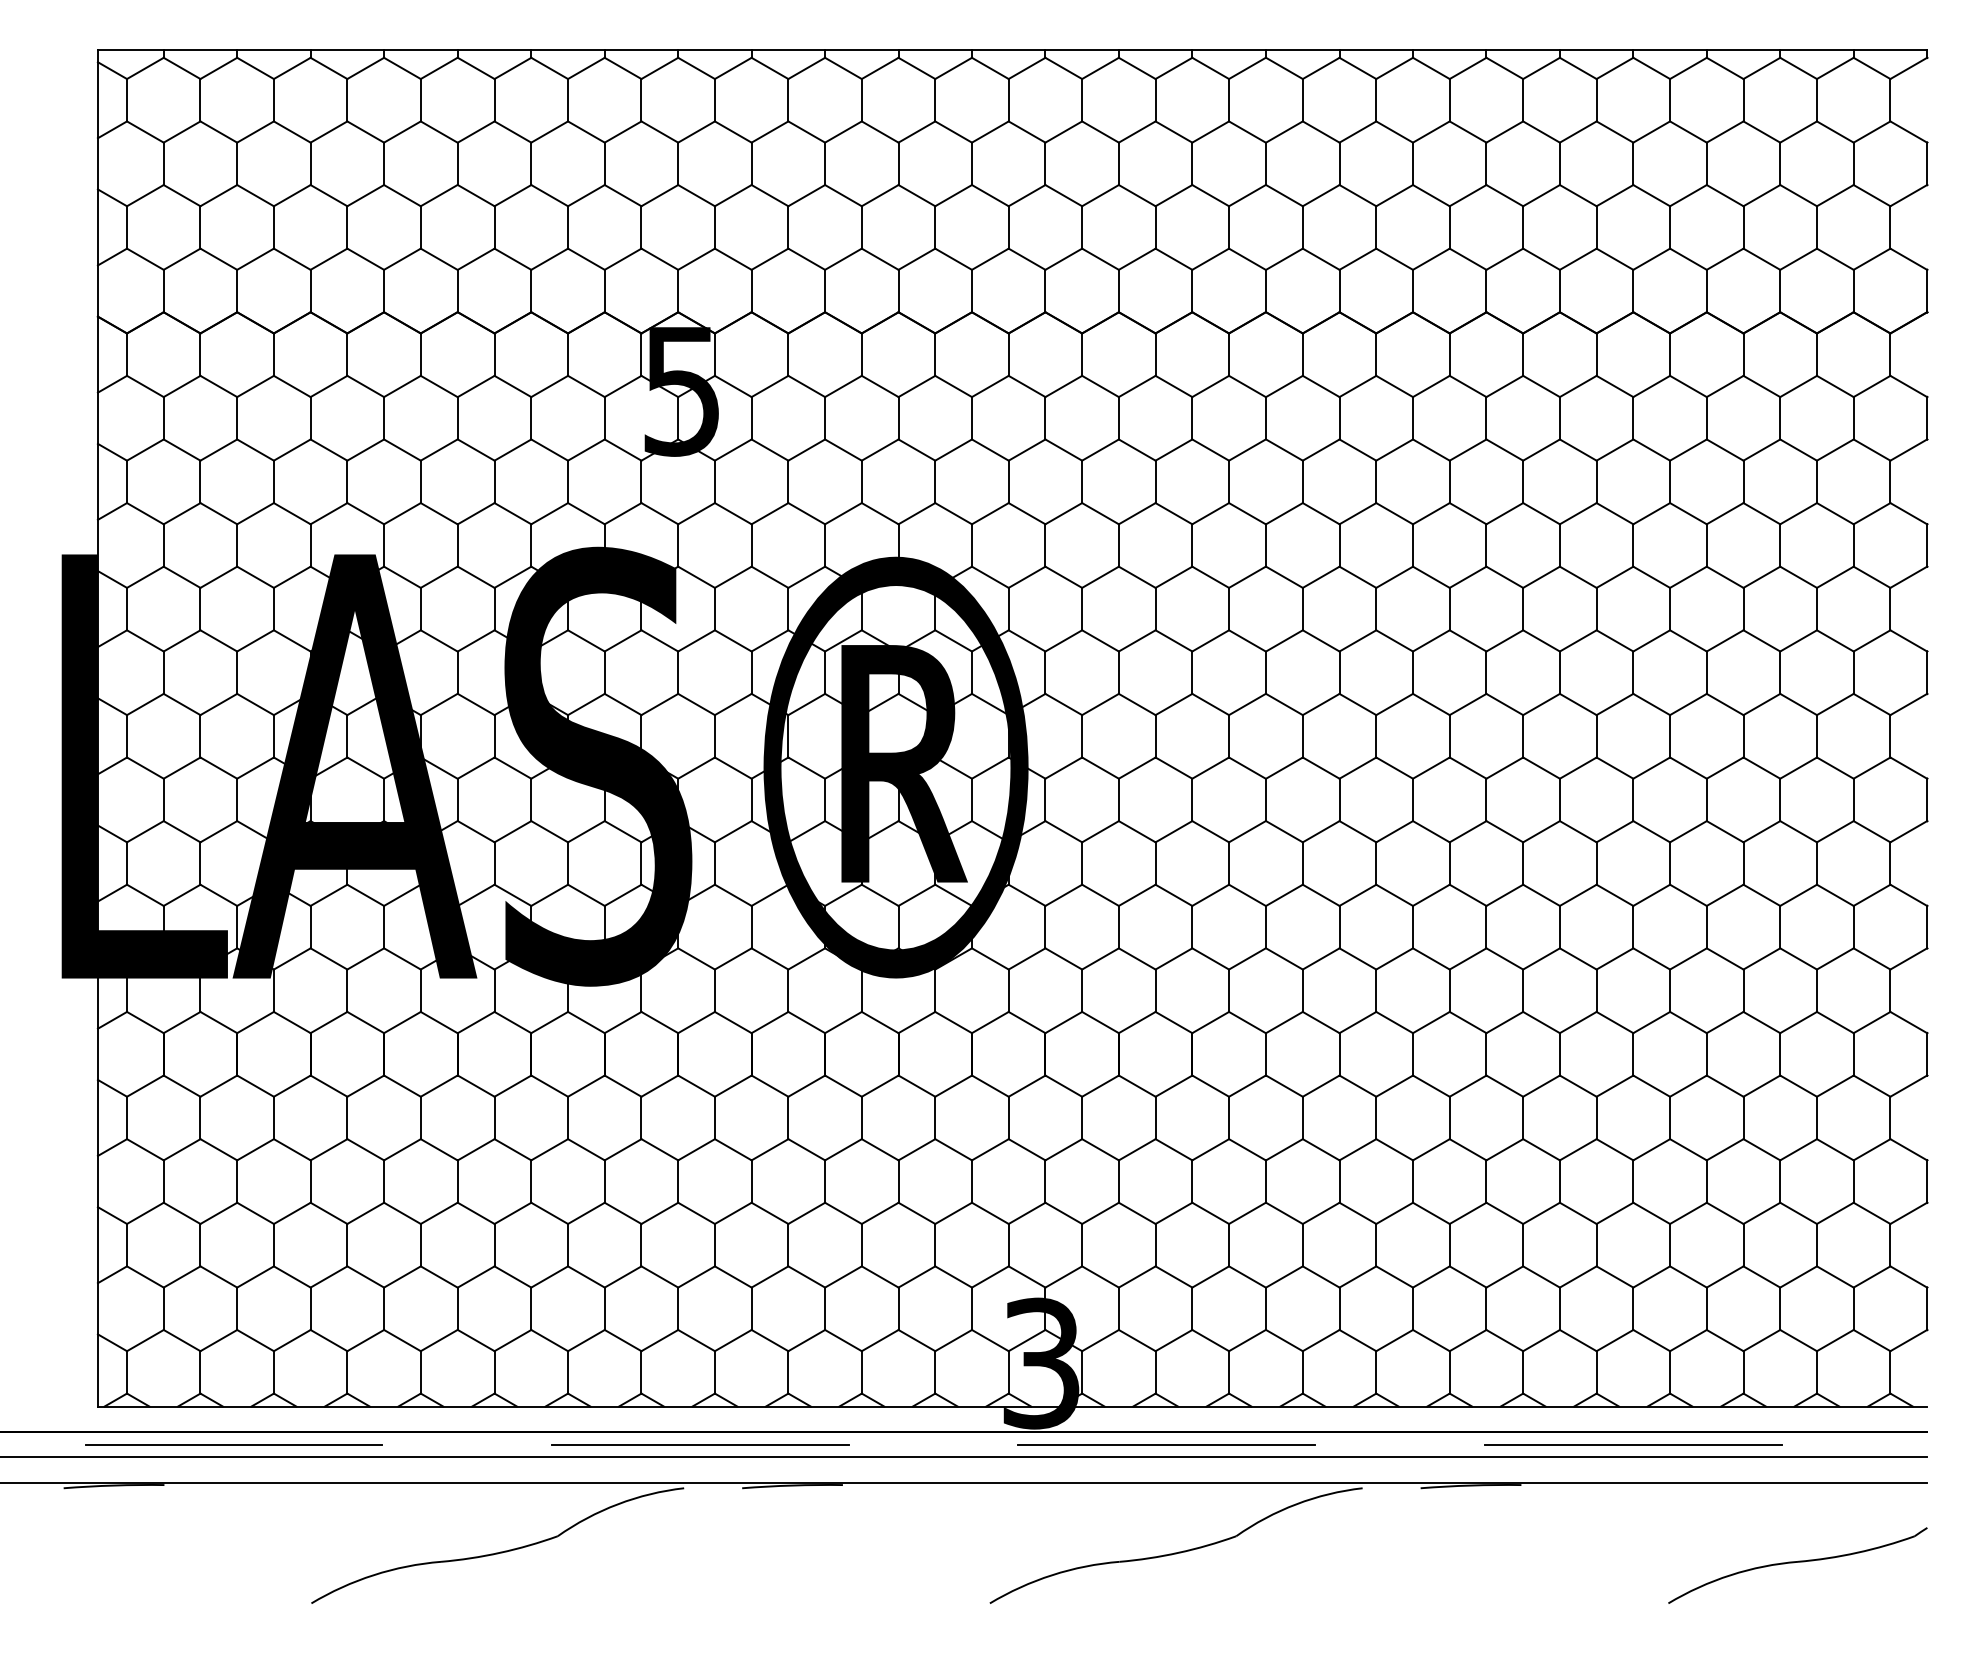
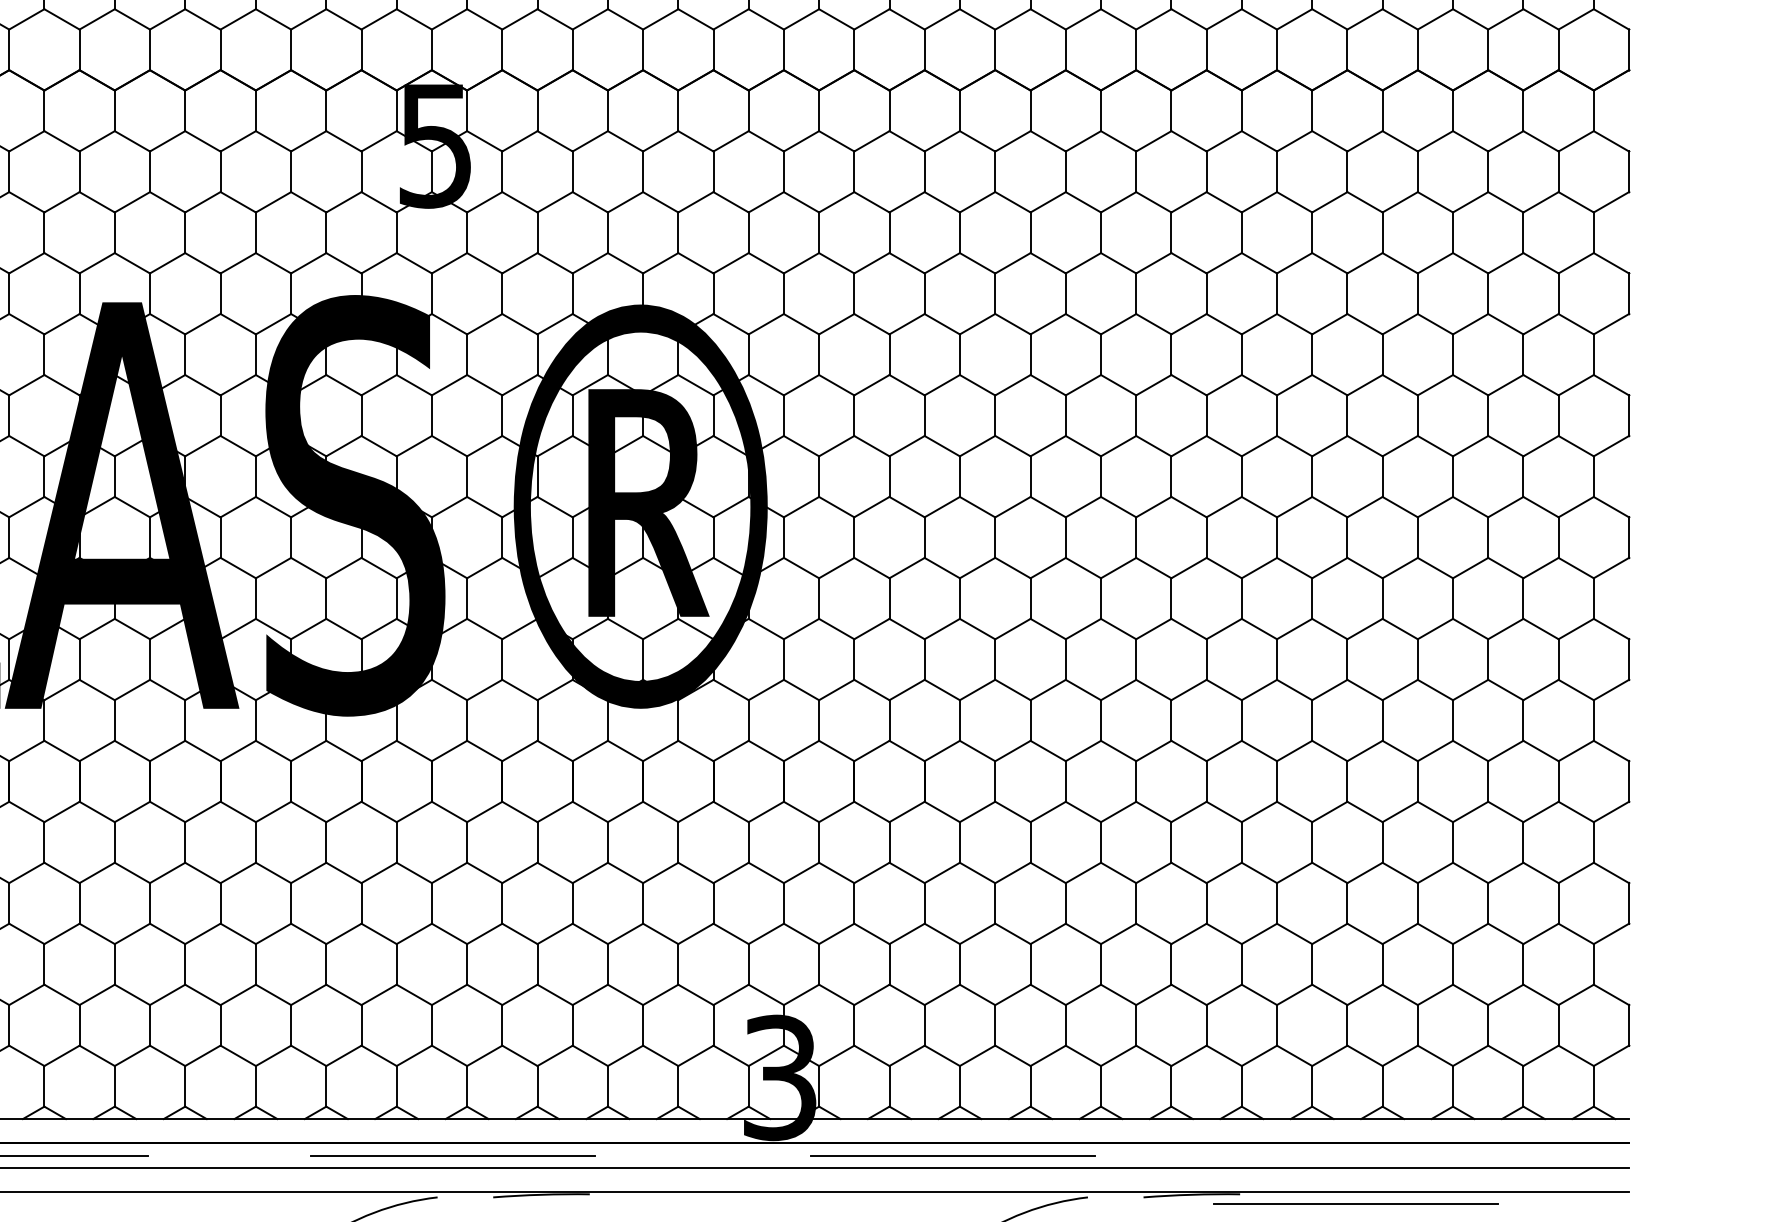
line: (1166, 1444) -> (952, 1155), moved
line: (1633, 1444) -> (1356, 1203), moved

